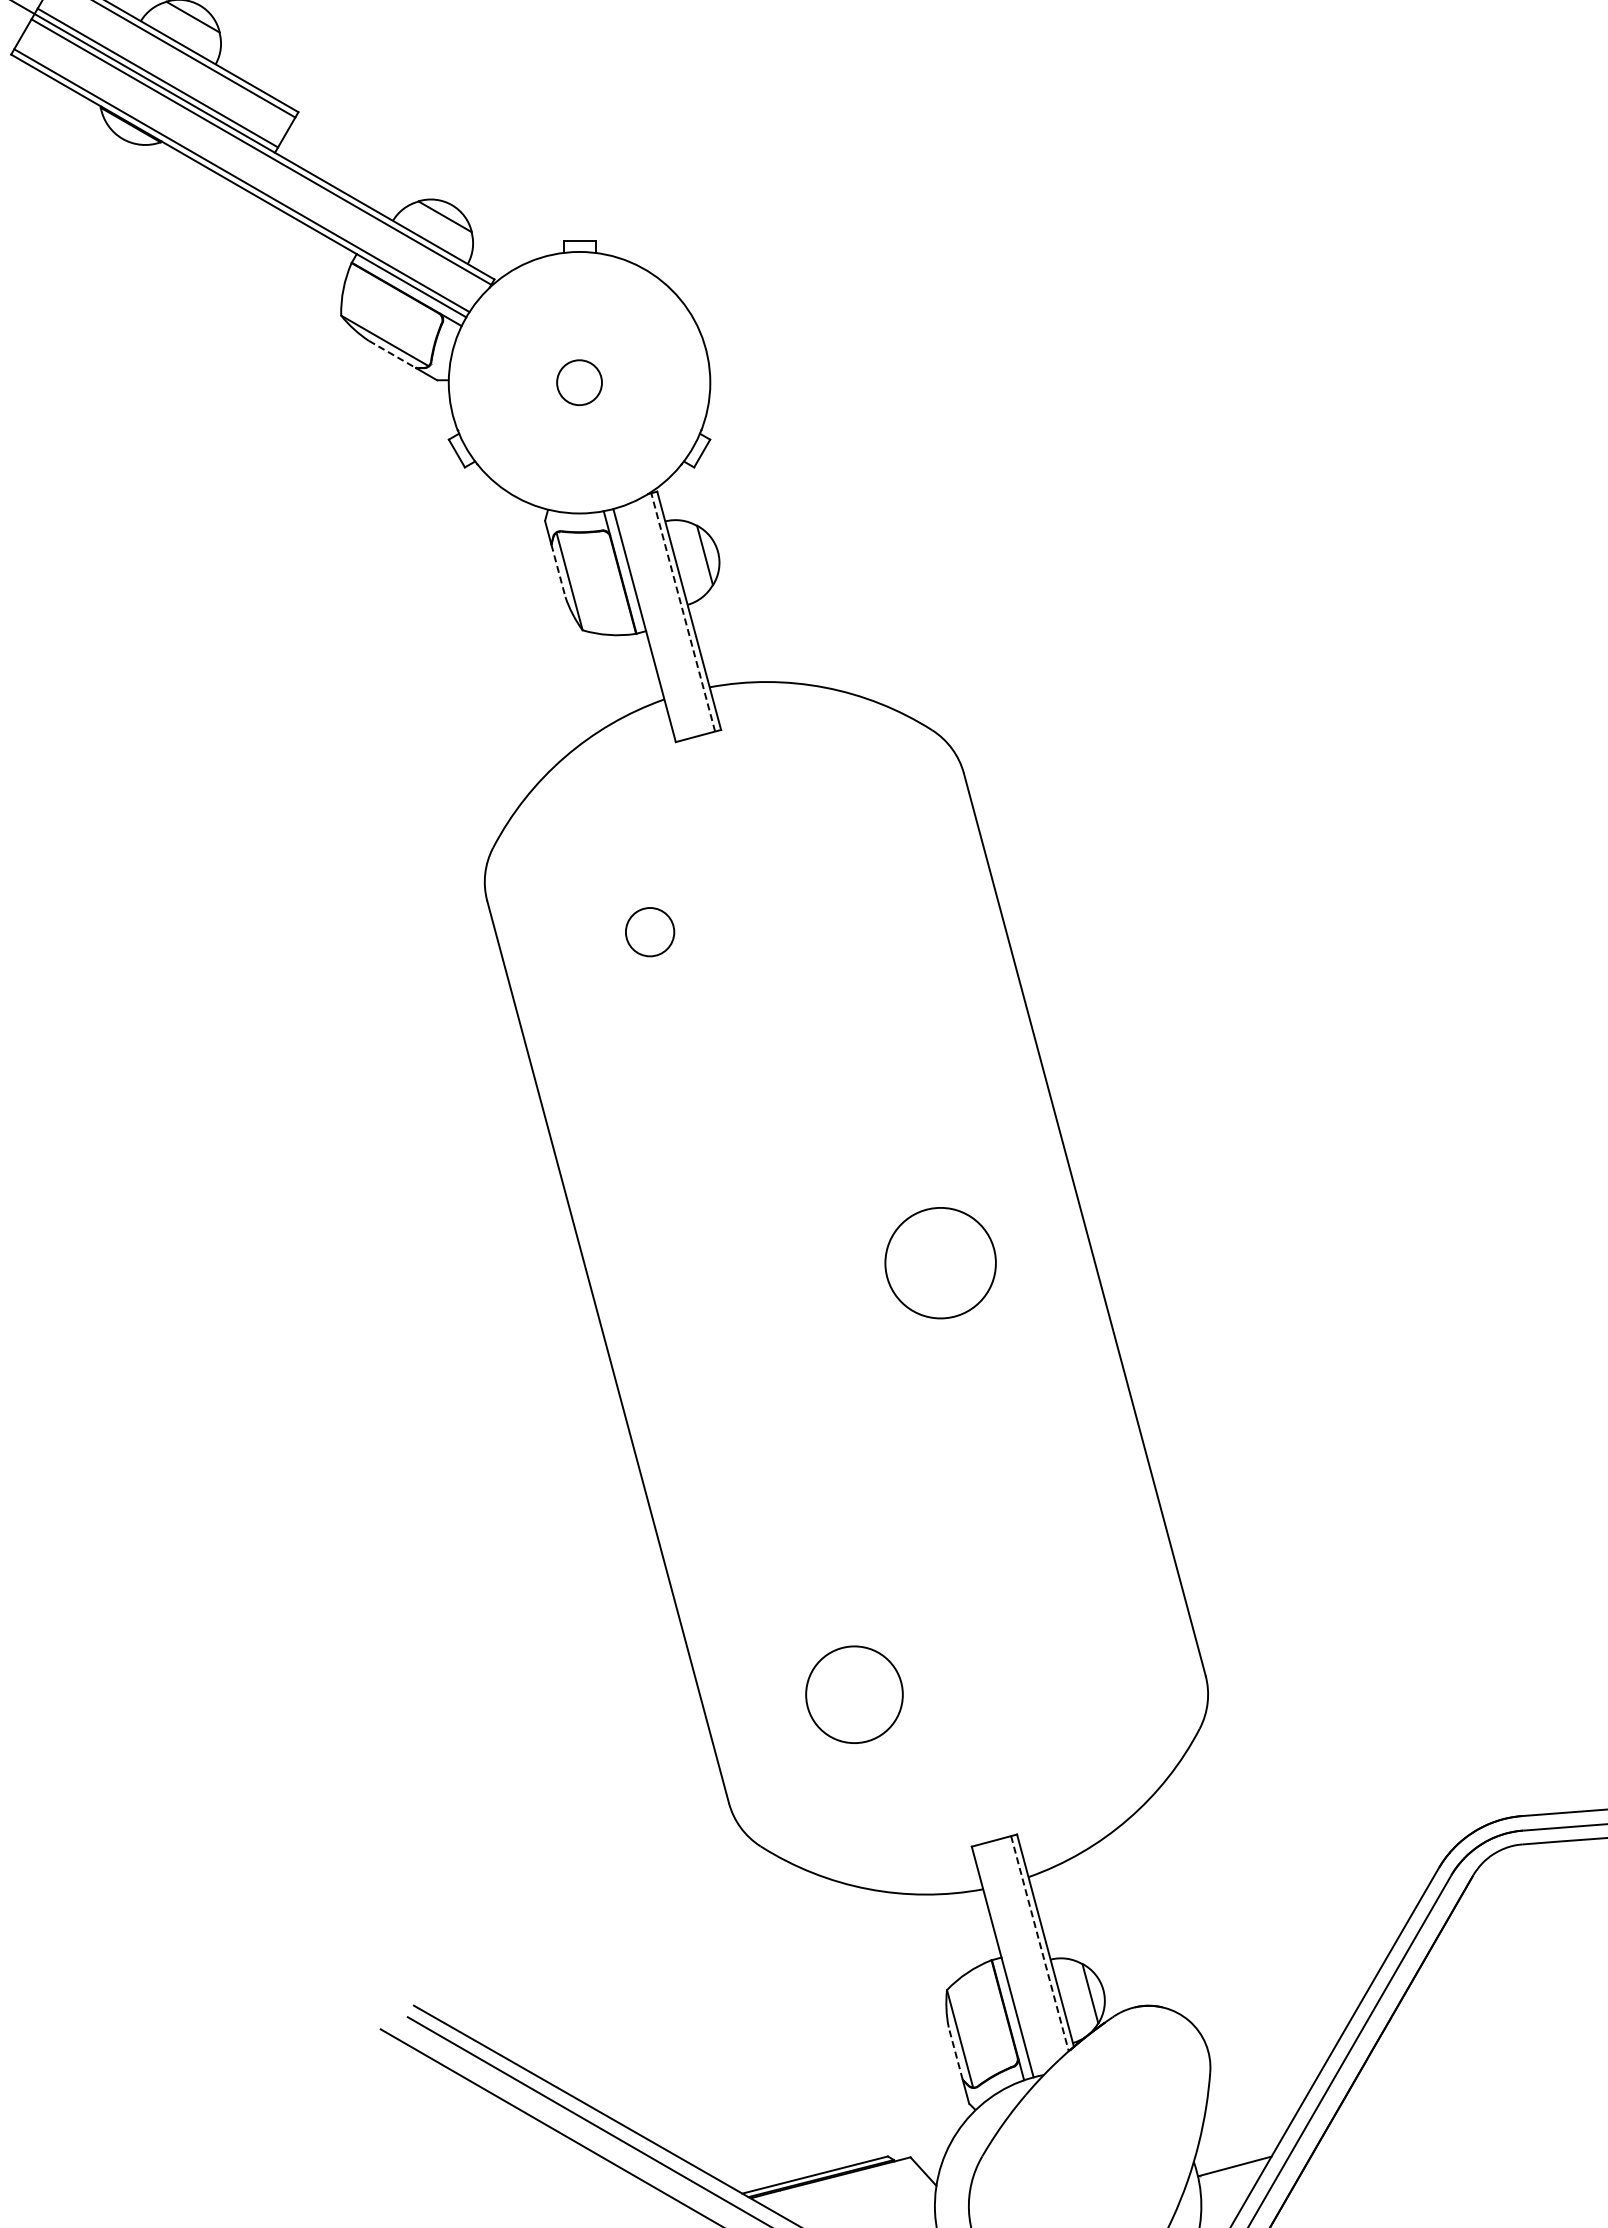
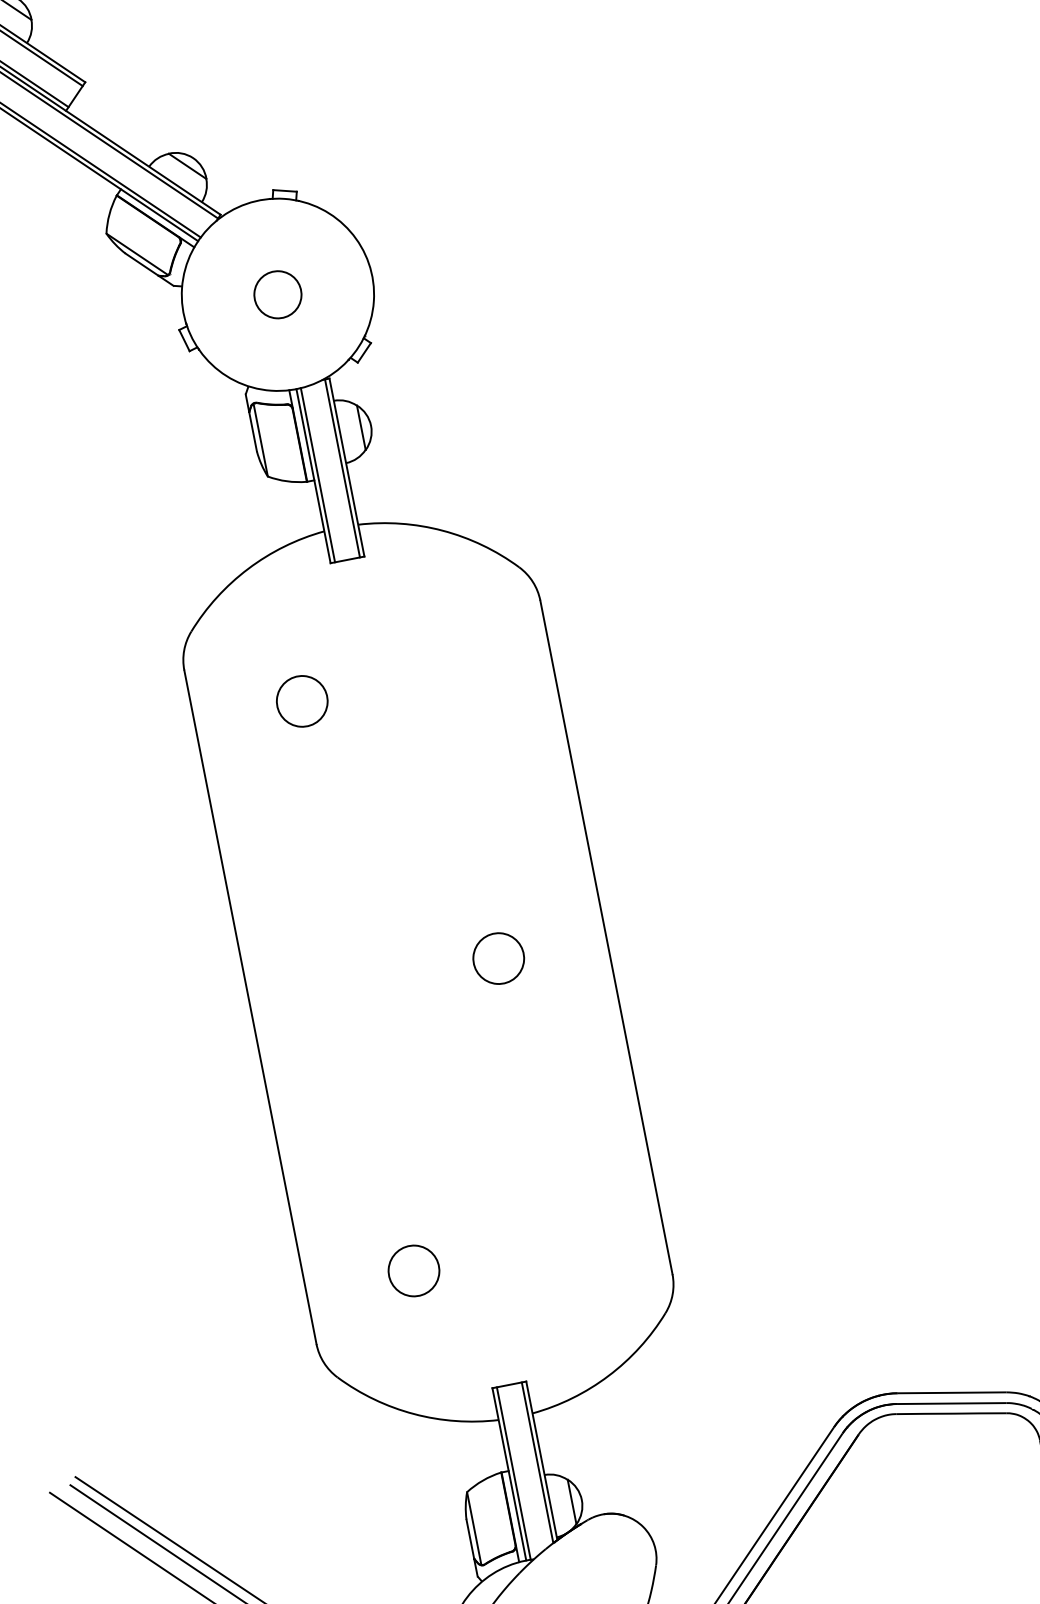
line: (392, 354) -> (142, 264), dashed -> solid
circle: (579, 382) -> (277, 294), size x1.43
line: (558, 571) -> (253, 432), dashed -> solid
line: (683, 611) -> (342, 467), dashed -> solid
line: (650, 623) -> (317, 474), added
circle: (649, 931) -> (301, 700), size x1.43
circle: (940, 1262) -> (498, 958), size x0.62
circle: (854, 1694) -> (414, 1270), size x0.71
line: (1040, 1944) -> (537, 1463), dashed -> solid
line: (1008, 1960) -> (513, 1473), added
line: (955, 2053) -> (470, 1539), dashed -> solid

